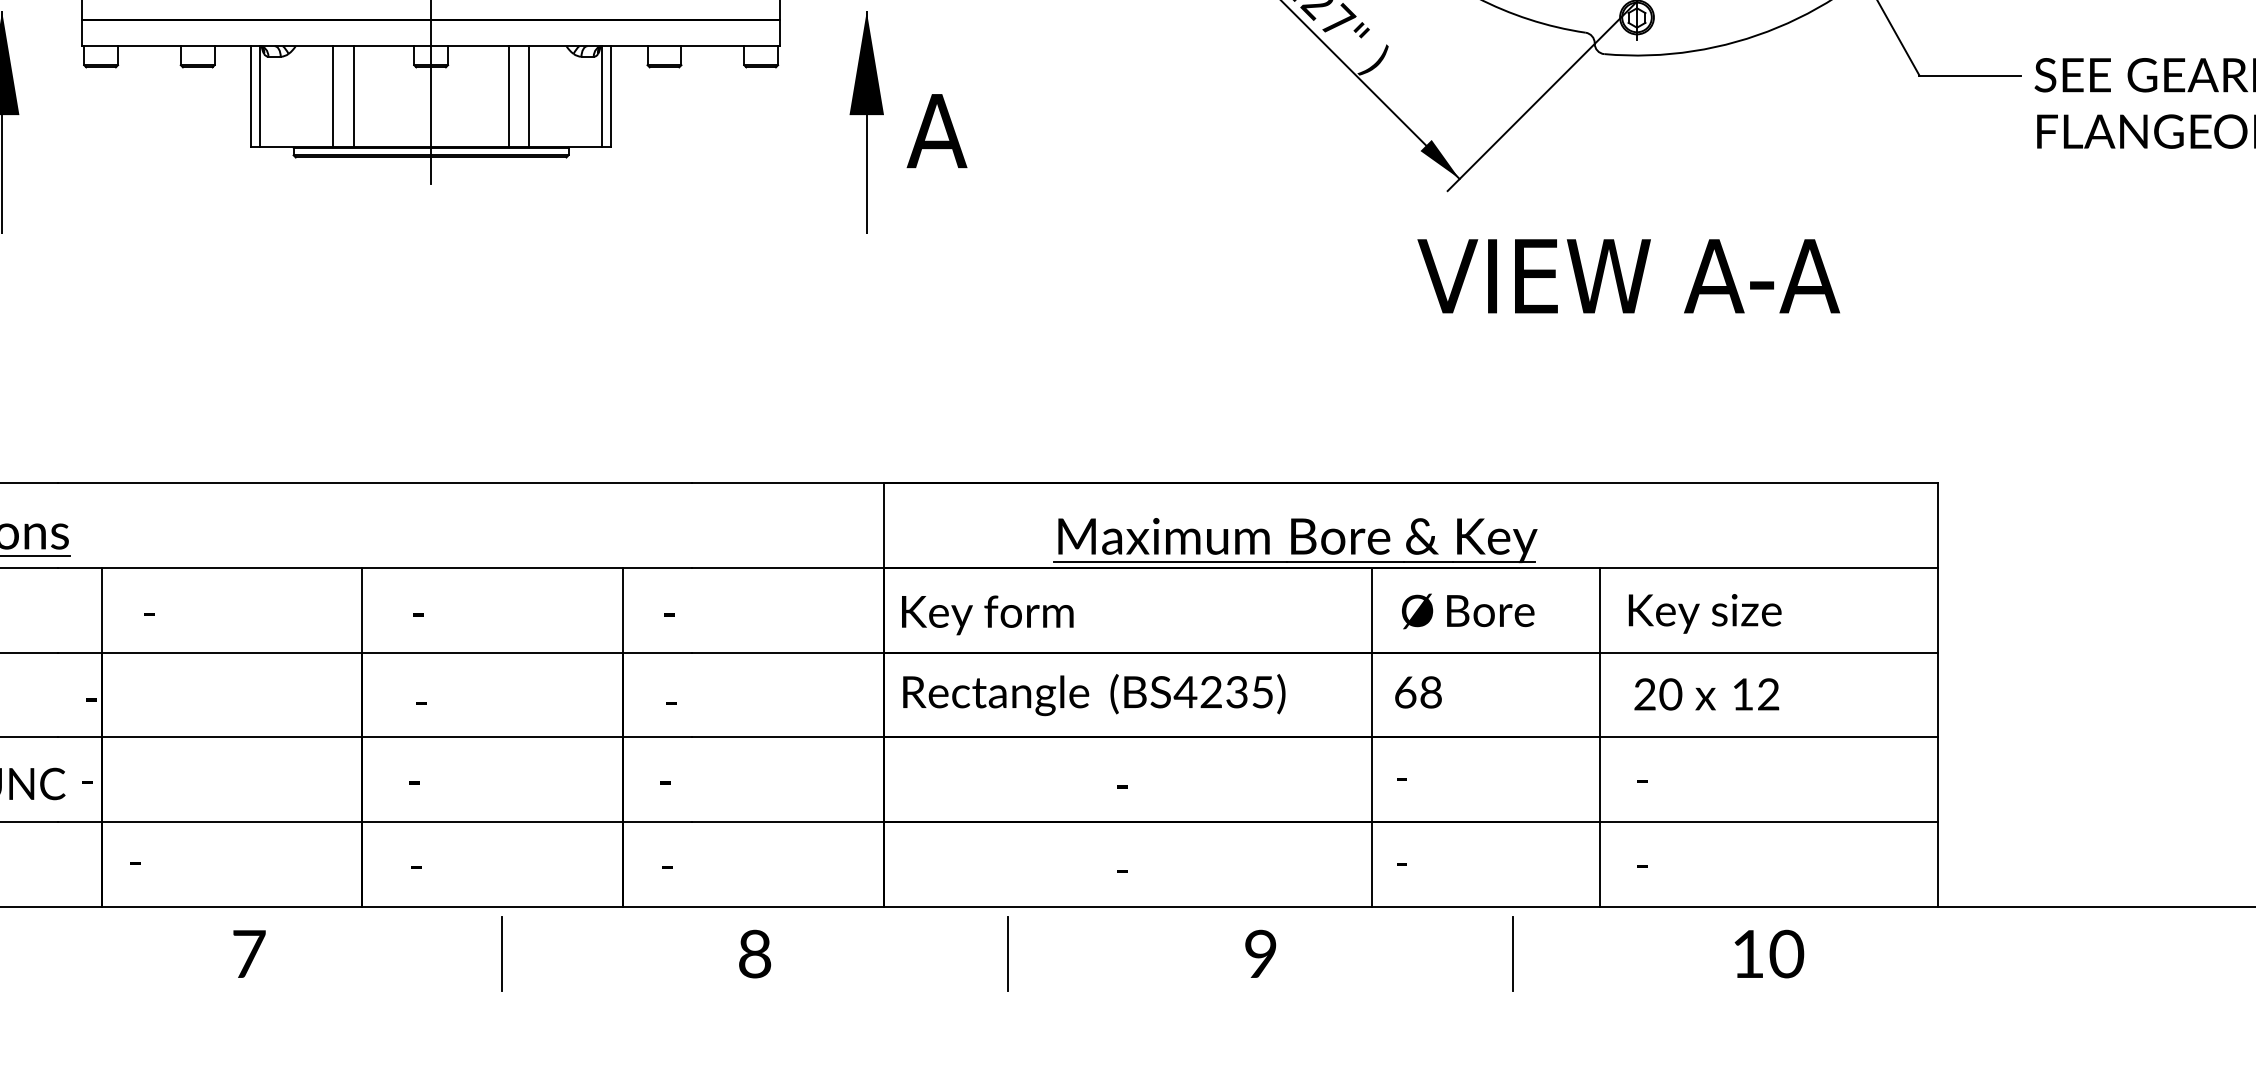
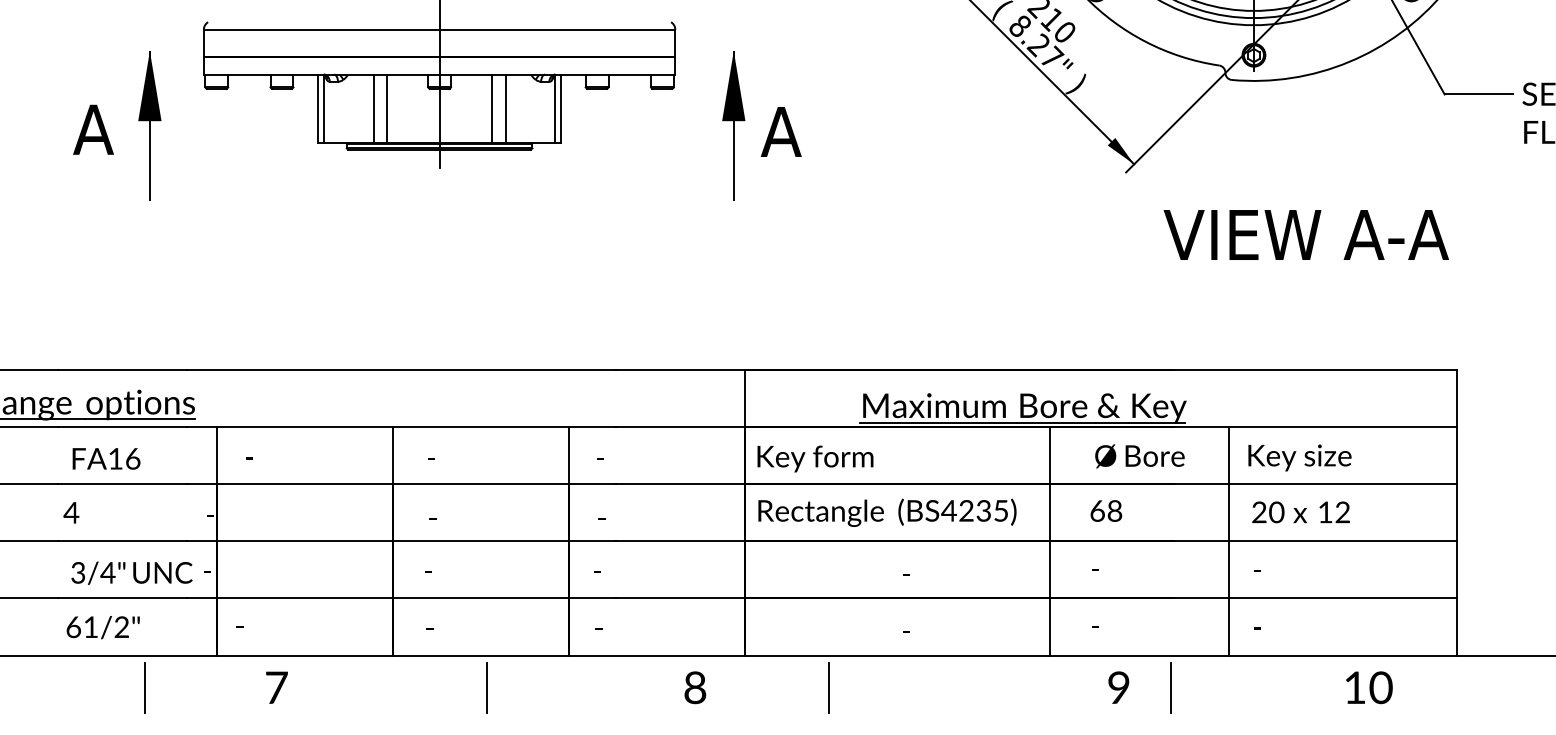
text: (1627, 275) -> (1305, 234), moved
line: (1372, 737) -> (1050, 541), moved
text: (248, 953) -> (276, 687), moved
text: (755, 953) -> (695, 687), moved
text: (1260, 953) -> (1118, 687), moved
text: (1769, 953) -> (1369, 687), moved

